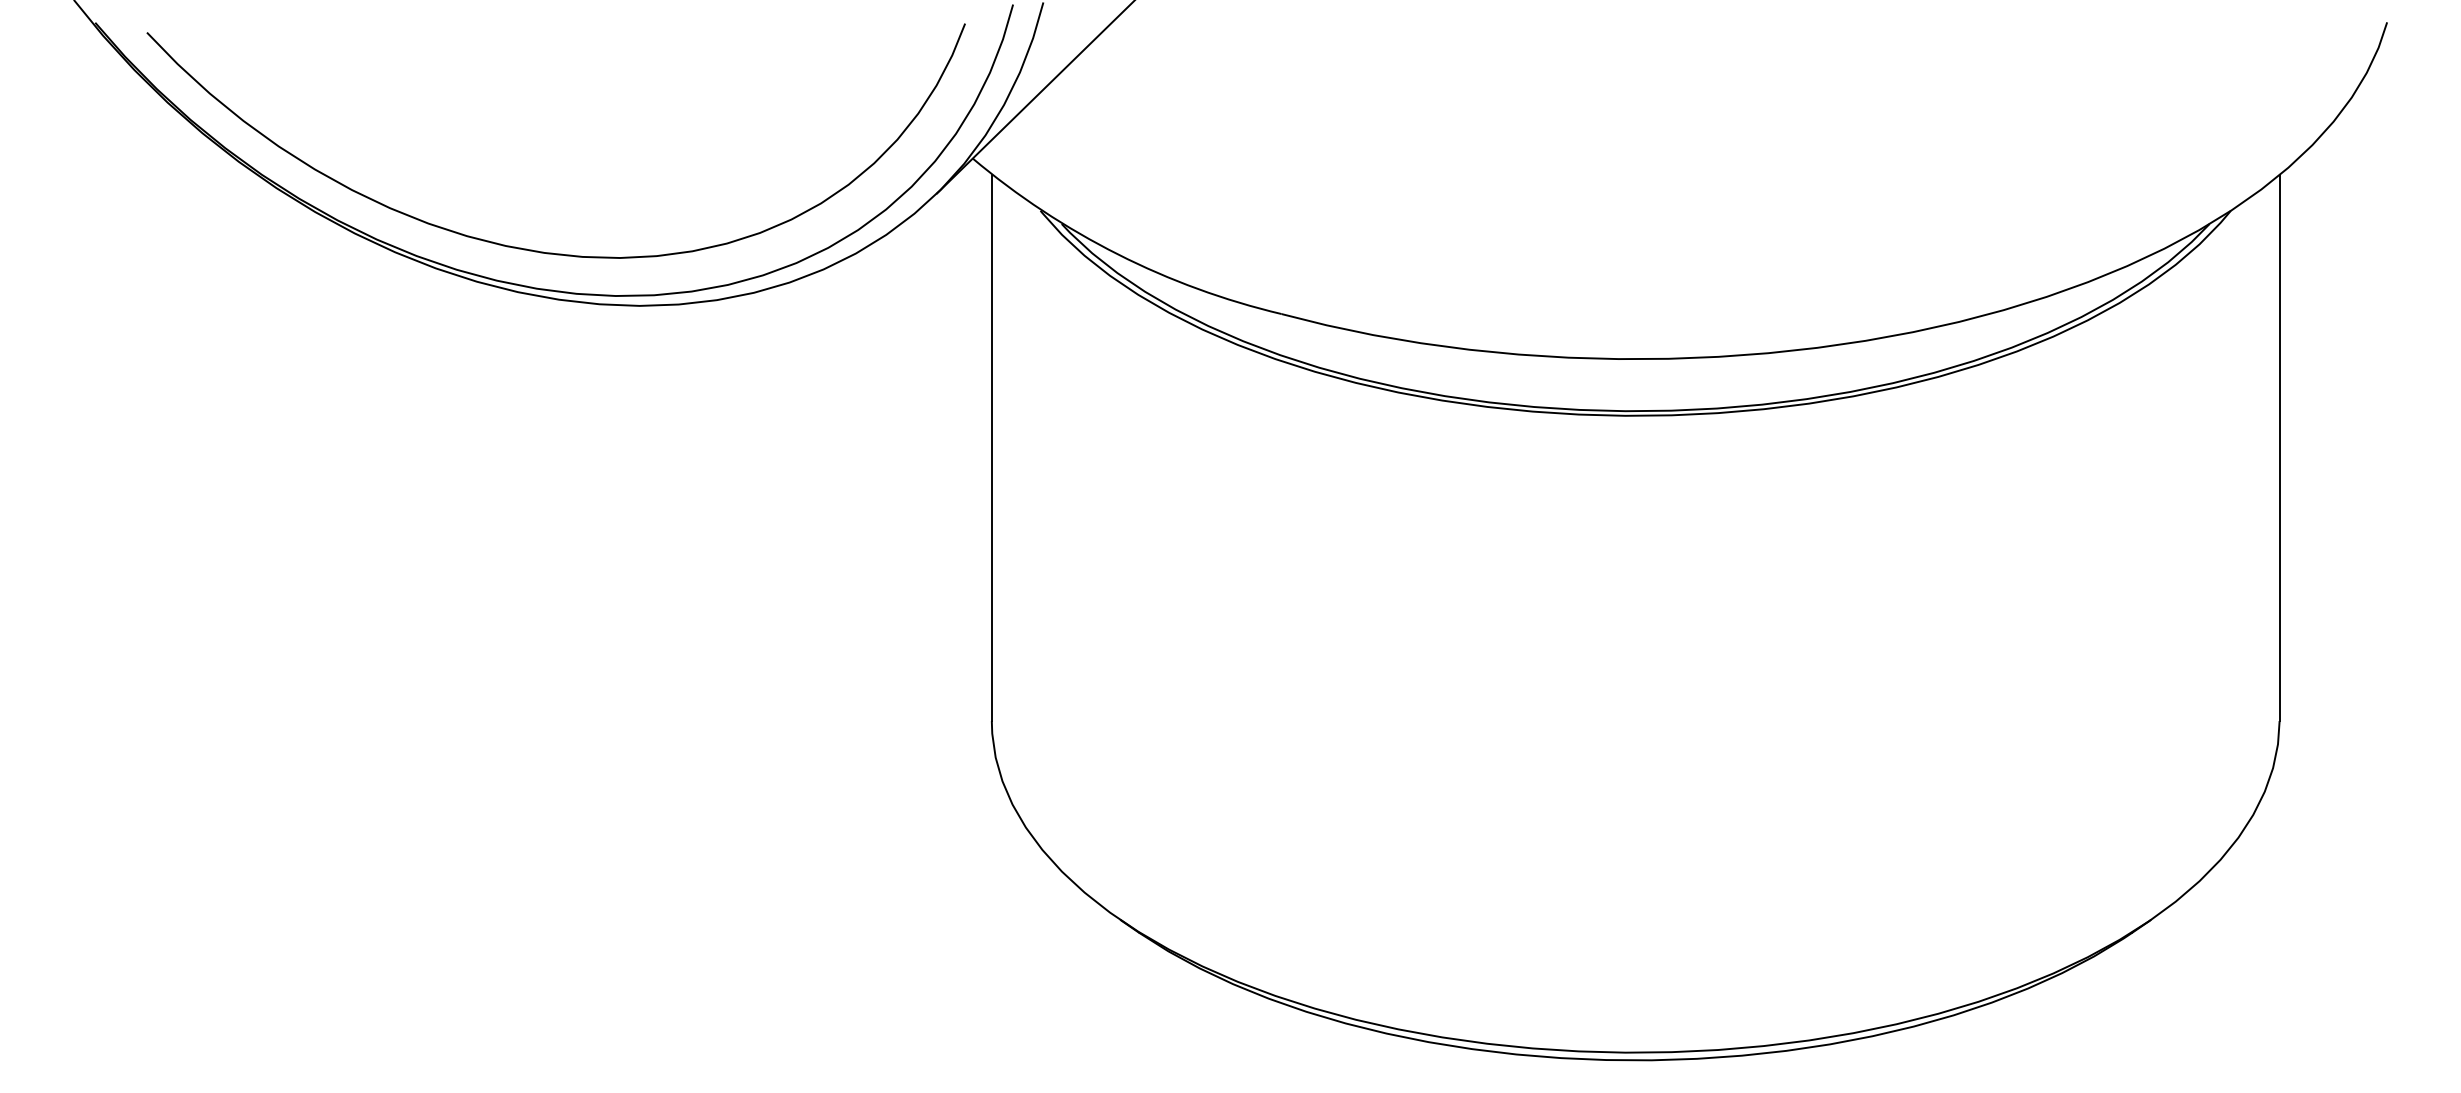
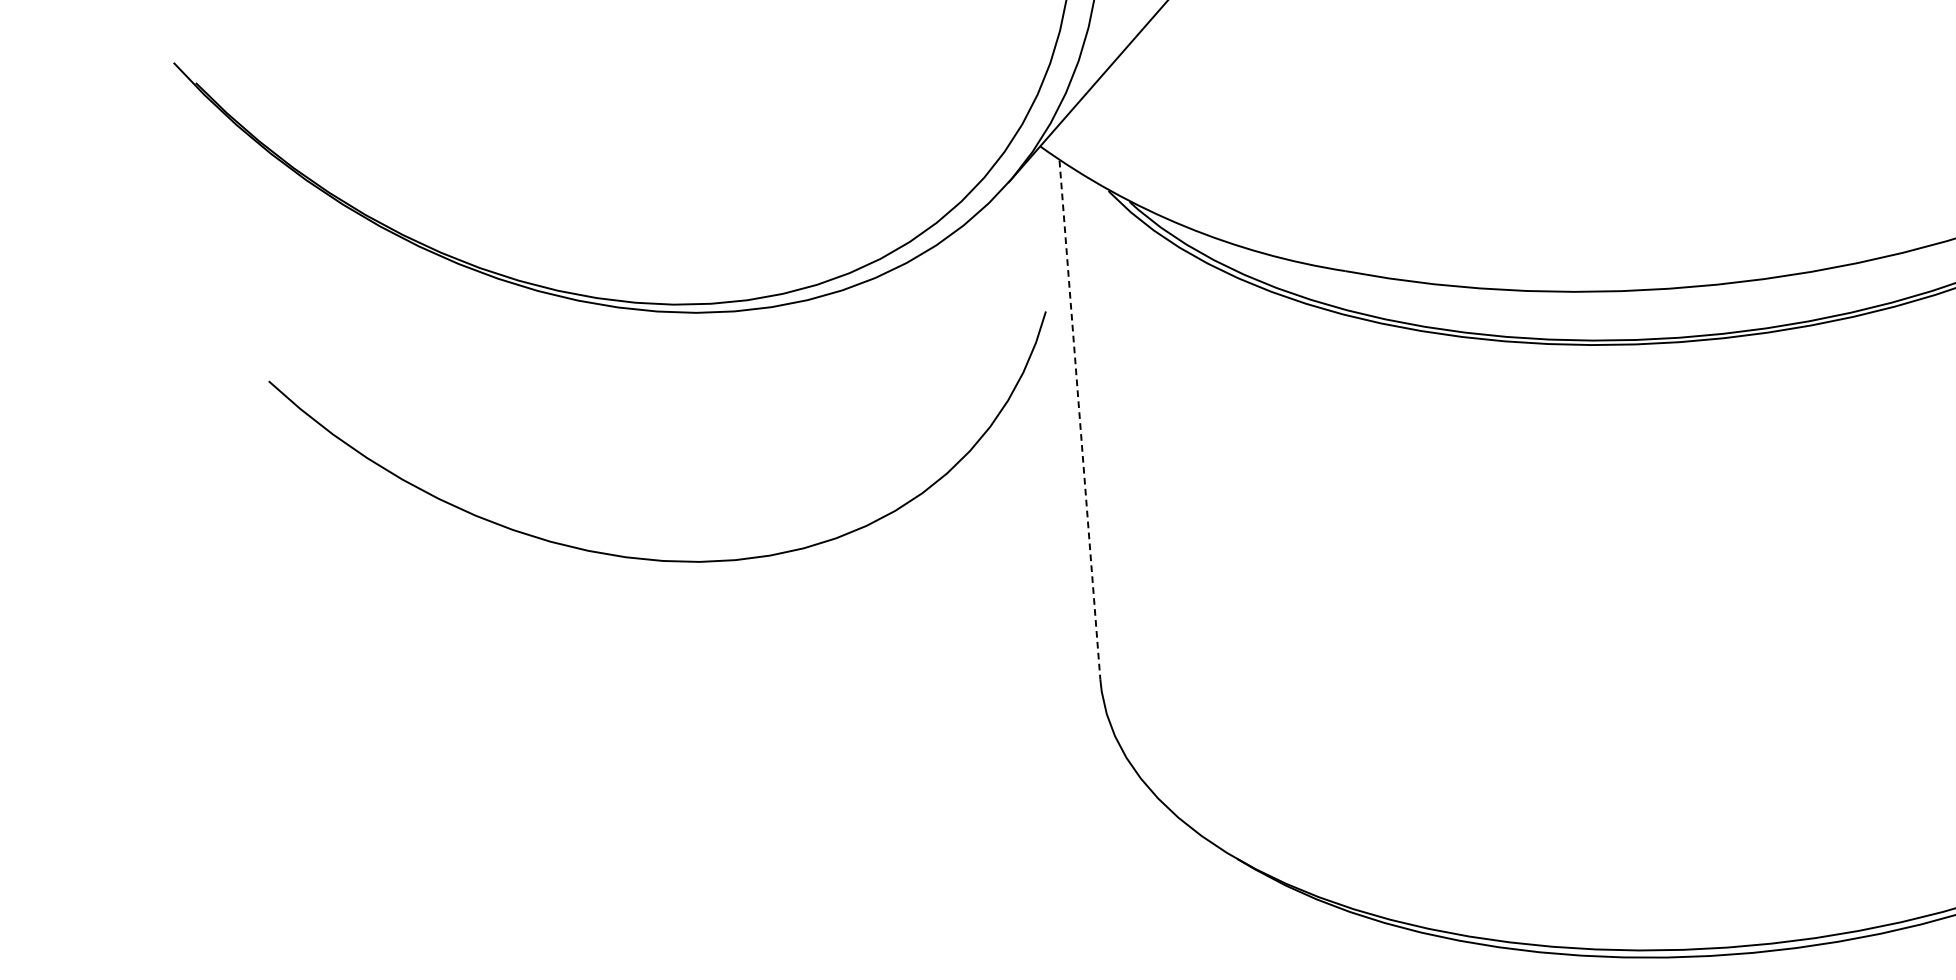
curve: (532, 249) -> (651, 558), moved
line: (991, 448) -> (1079, 420), solid -> dashed

